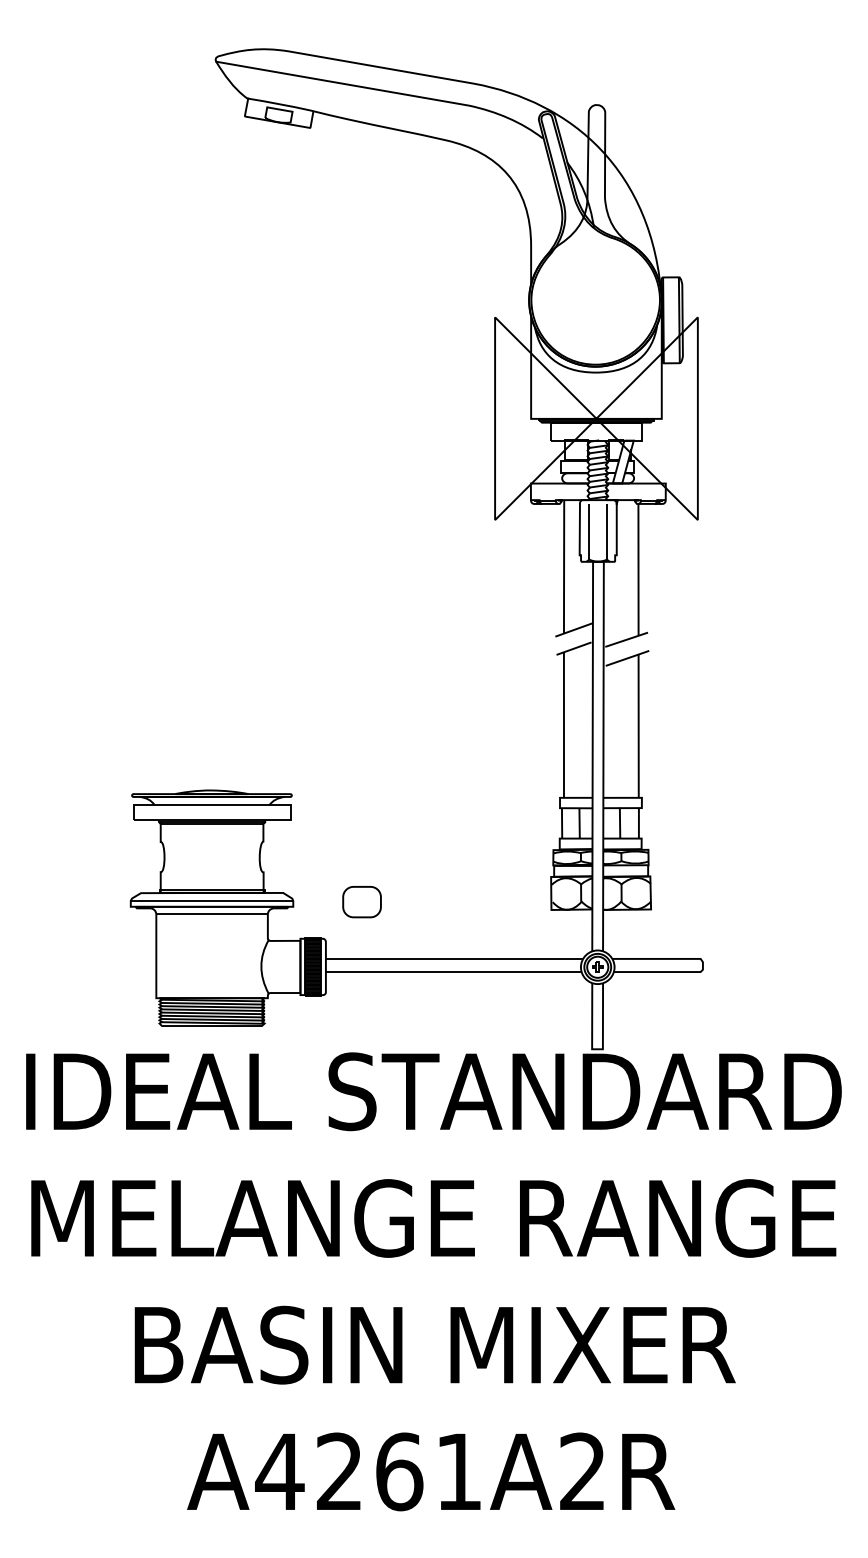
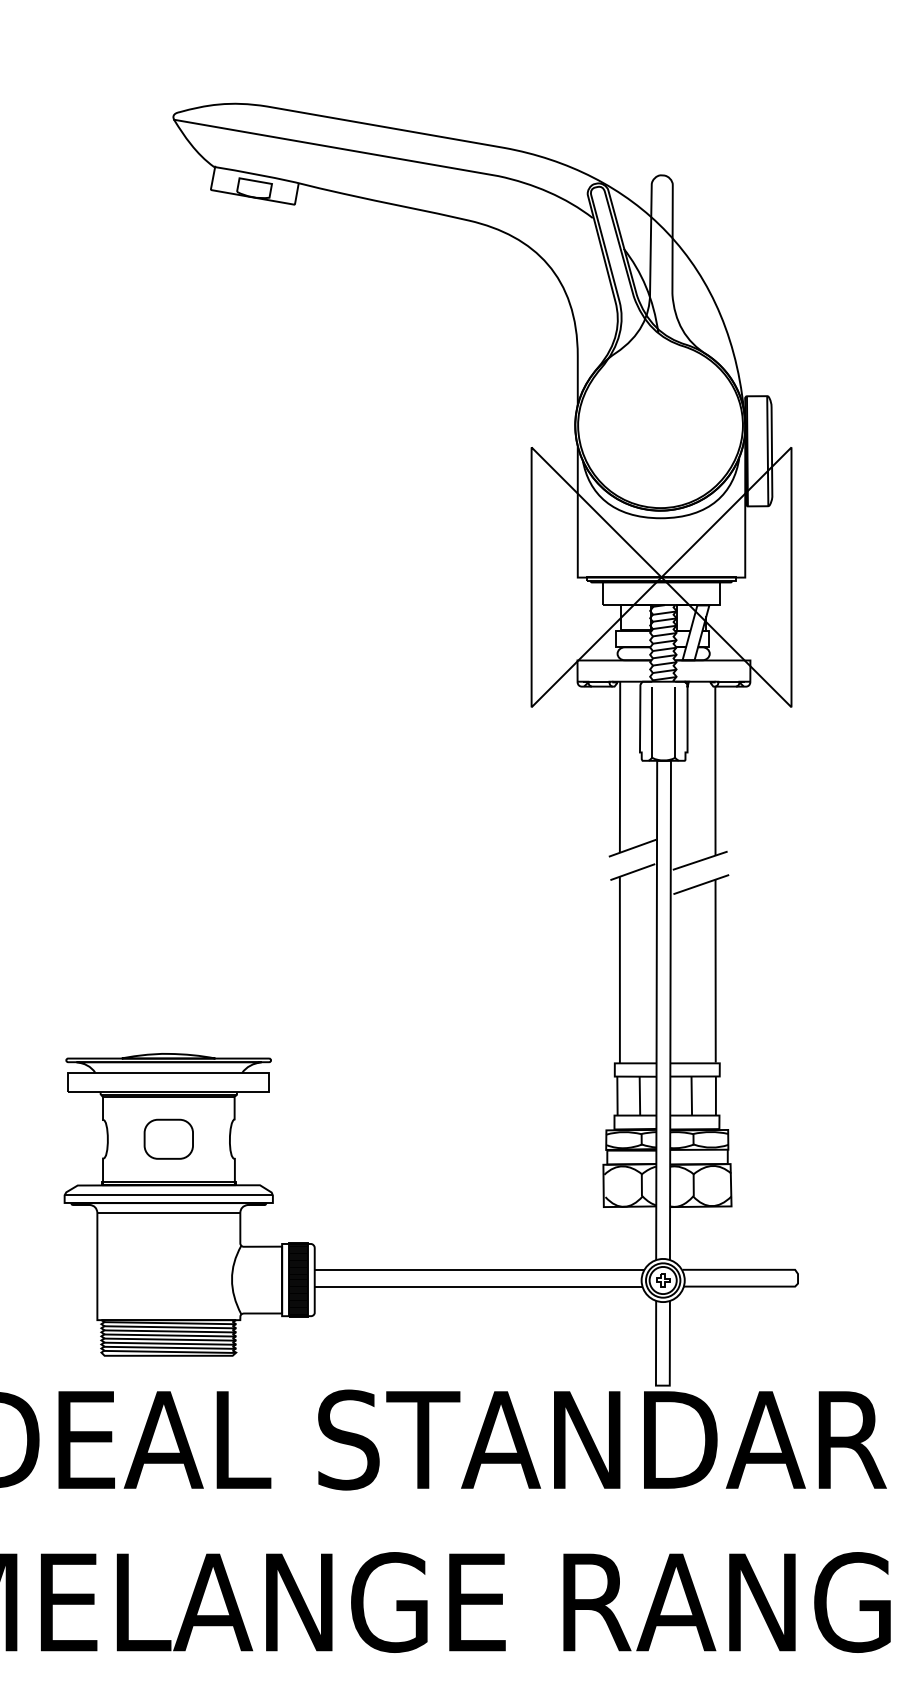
part: (361, 902) -> (168, 1139), moved

